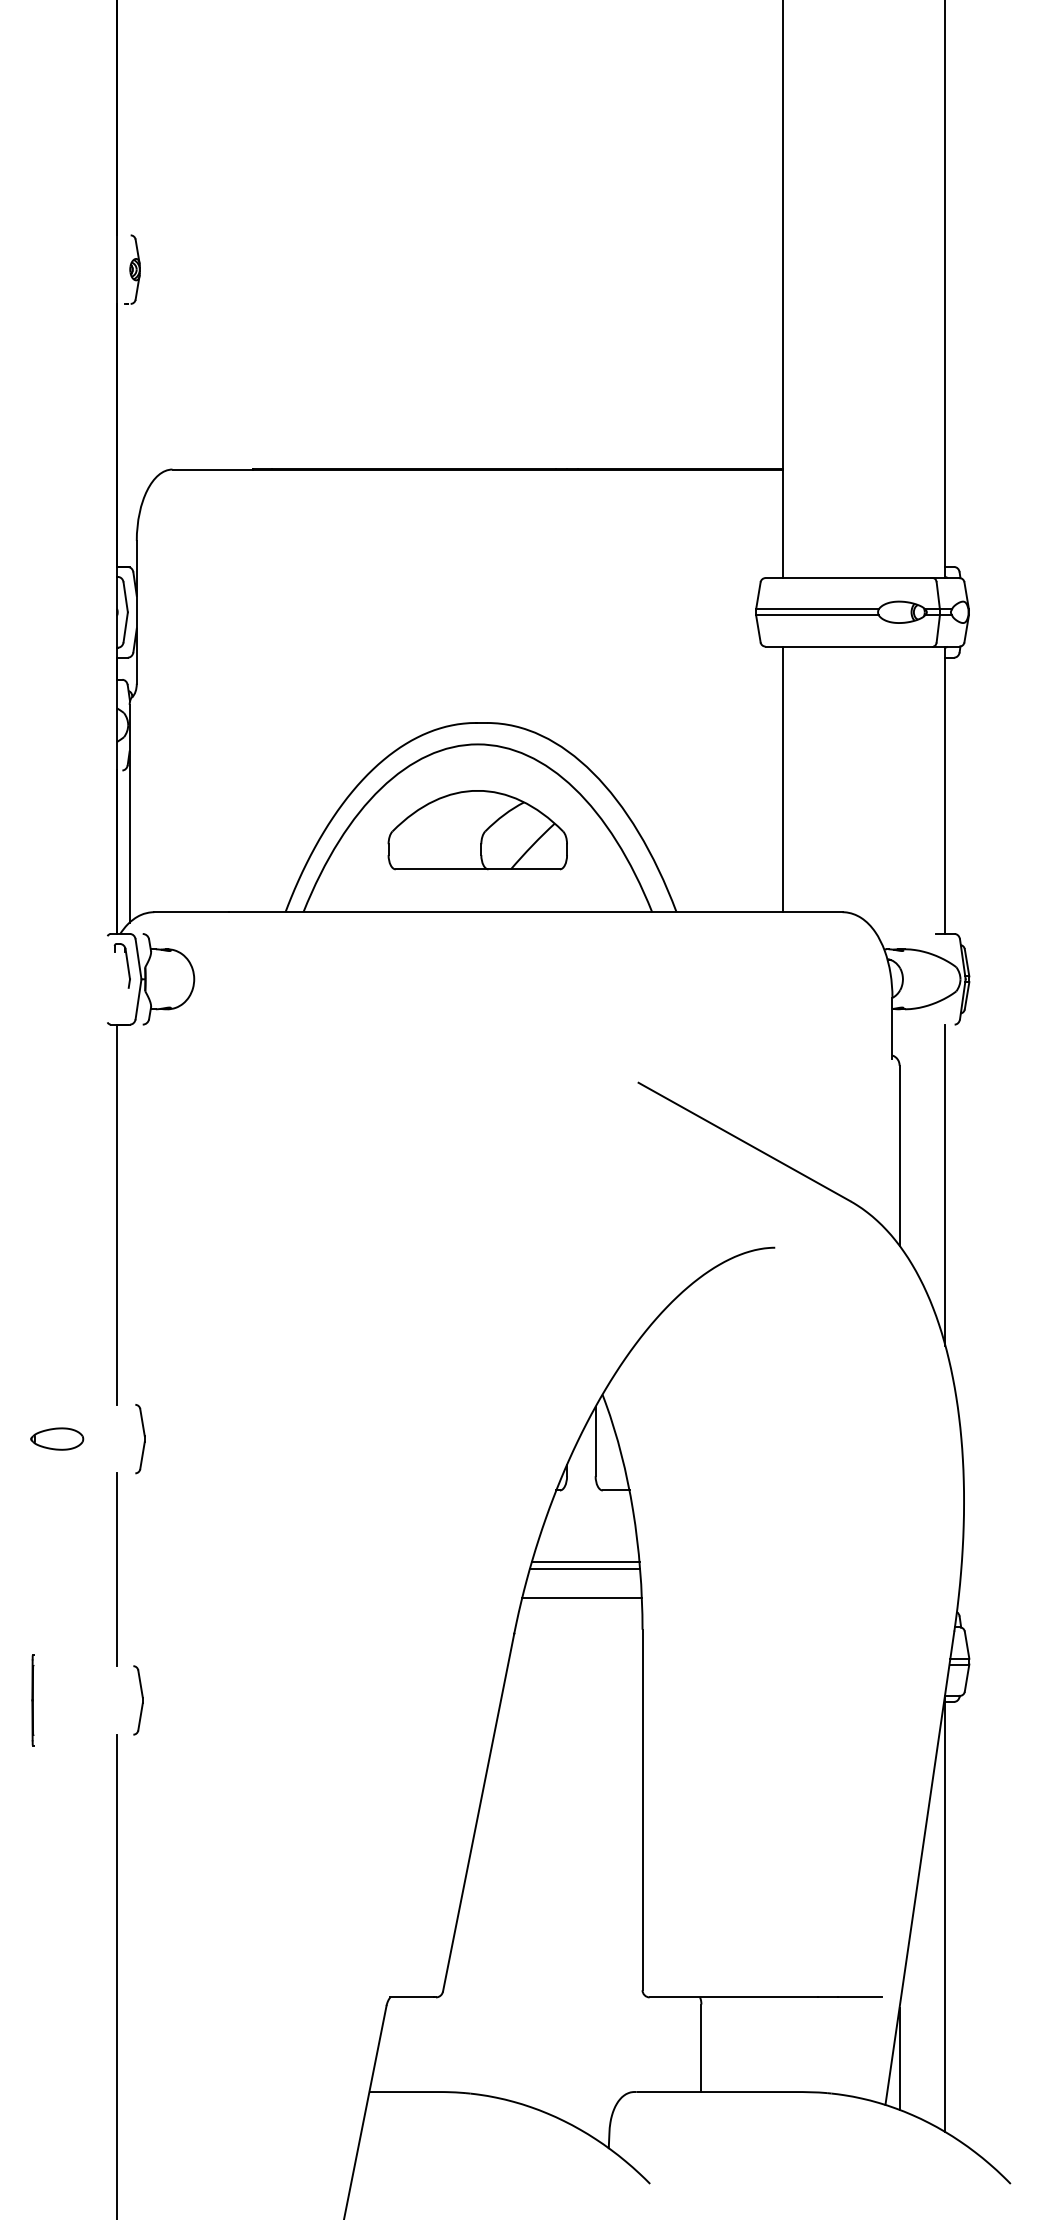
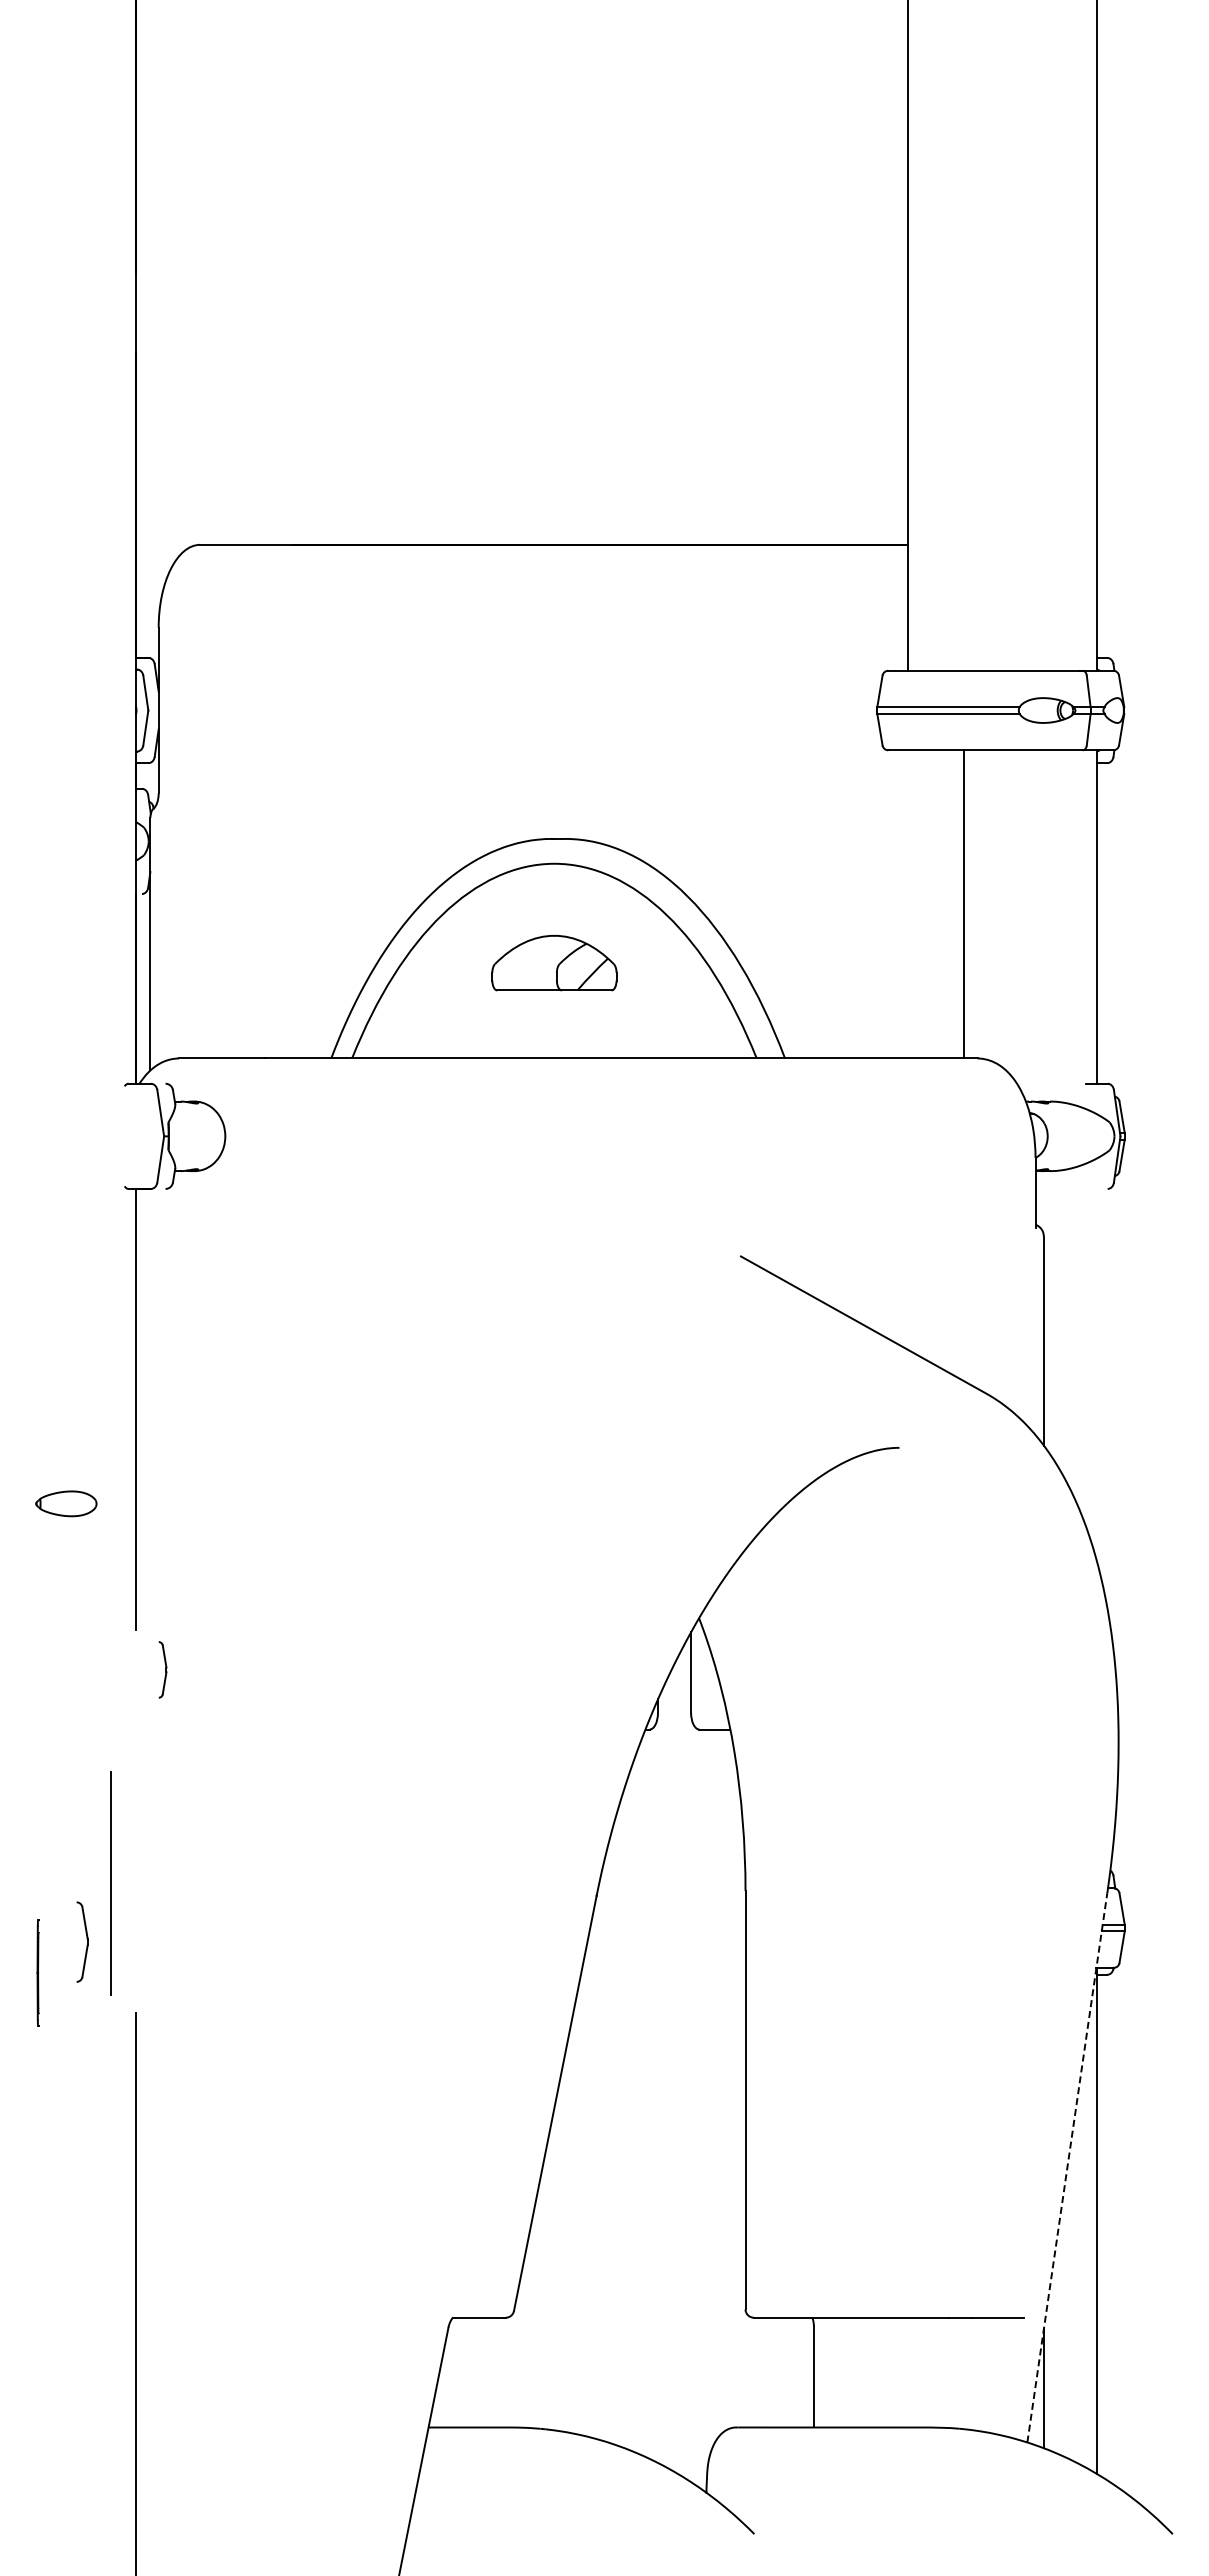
part: (132, 269) -> (153, 312), removed
line: (782, 779) -> (964, 904), moved
part: (477, 829) -> (554, 962), size x0.6
part: (121, 965) -> (141, 1120), removed
line: (945, 1184) -> (1097, 1374), removed
part: (57, 1438) -> (66, 1503), moved
part: (140, 1438) -> (162, 1669), size x0.7
line: (585, 1562) -> (679, 1812), removed
line: (584, 1568) -> (678, 1820), removed
line: (116, 1569) -> (110, 1883), moved
line: (582, 1597) -> (675, 1853), removed
part: (138, 1699) -> (82, 1941), moved
line: (920, 1867) -> (1067, 2167), solid -> dashed

